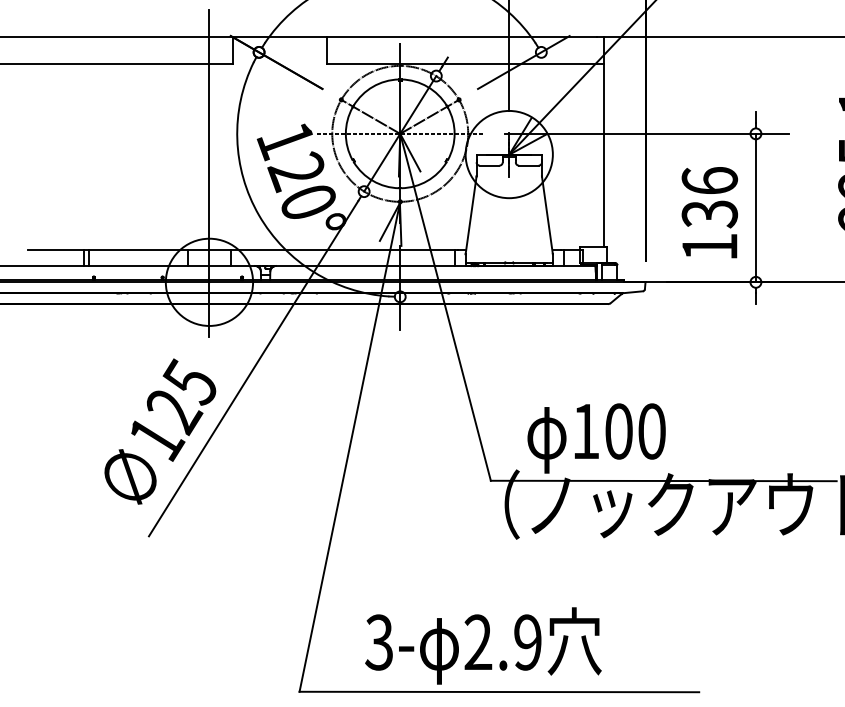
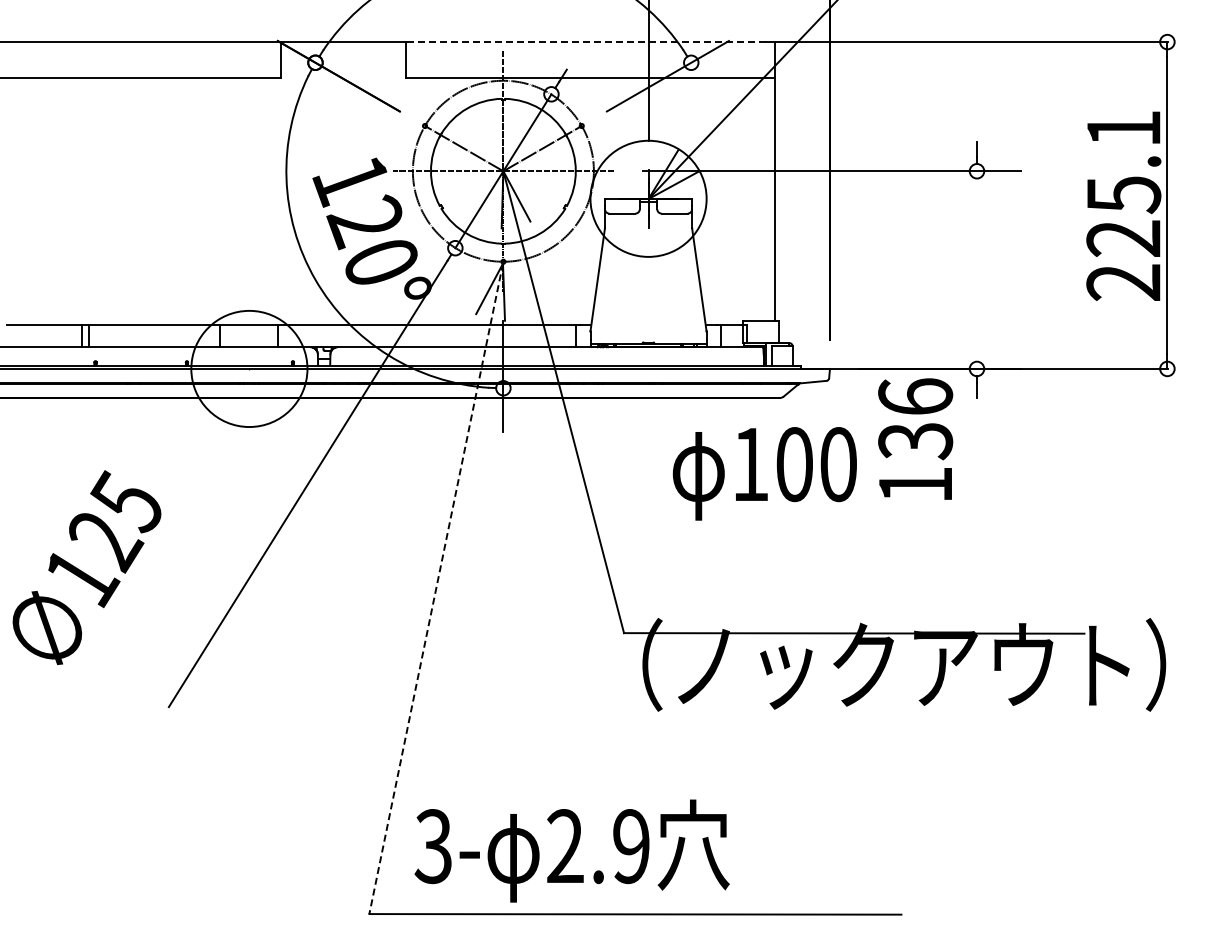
line: (461, 37) -> (585, 42), solid -> dashed
line: (209, 173) -> (249, 223), removed
line: (755, 207) -> (976, 269), removed
text: (709, 212) -> (915, 438), moved
text: (159, 431) -> (86, 567), moved
text: (596, 438) -> (764, 473), moved
line: (349, 447) -> (436, 588), solid -> dashed
text: (482, 645) -> (571, 850), moved

